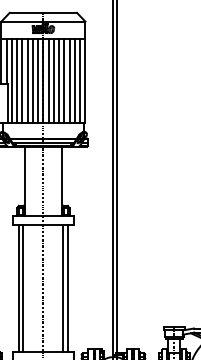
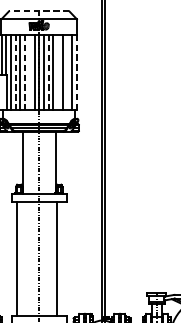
line: (43, 12) -> (39, 11), solid -> dashed
line: (17, 80) -> (15, 72), solid -> dashed
line: (27, 80) -> (24, 72), solid -> dashed
line: (32, 80) -> (29, 72), removed
line: (53, 80) -> (48, 72), solid -> dashed
line: (64, 80) -> (58, 72), removed
line: (74, 80) -> (67, 72), removed
line: (85, 81) -> (77, 73), solid -> dashed
line: (23, 288) -> (21, 258), removed
line: (67, 288) -> (60, 258), removed

